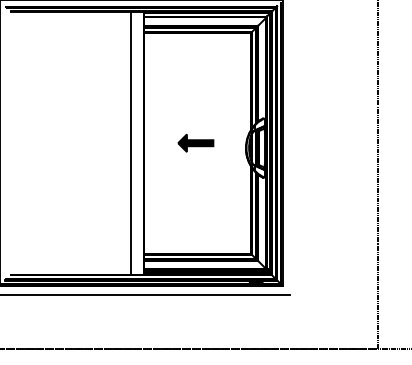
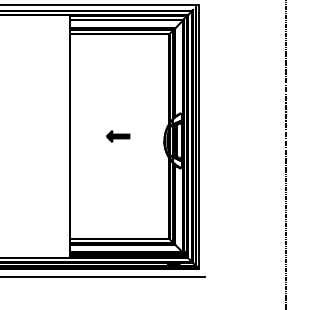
line: (131, 143) -> (58, 136), removed
part: (195, 143) -> (117, 136), size x0.7

